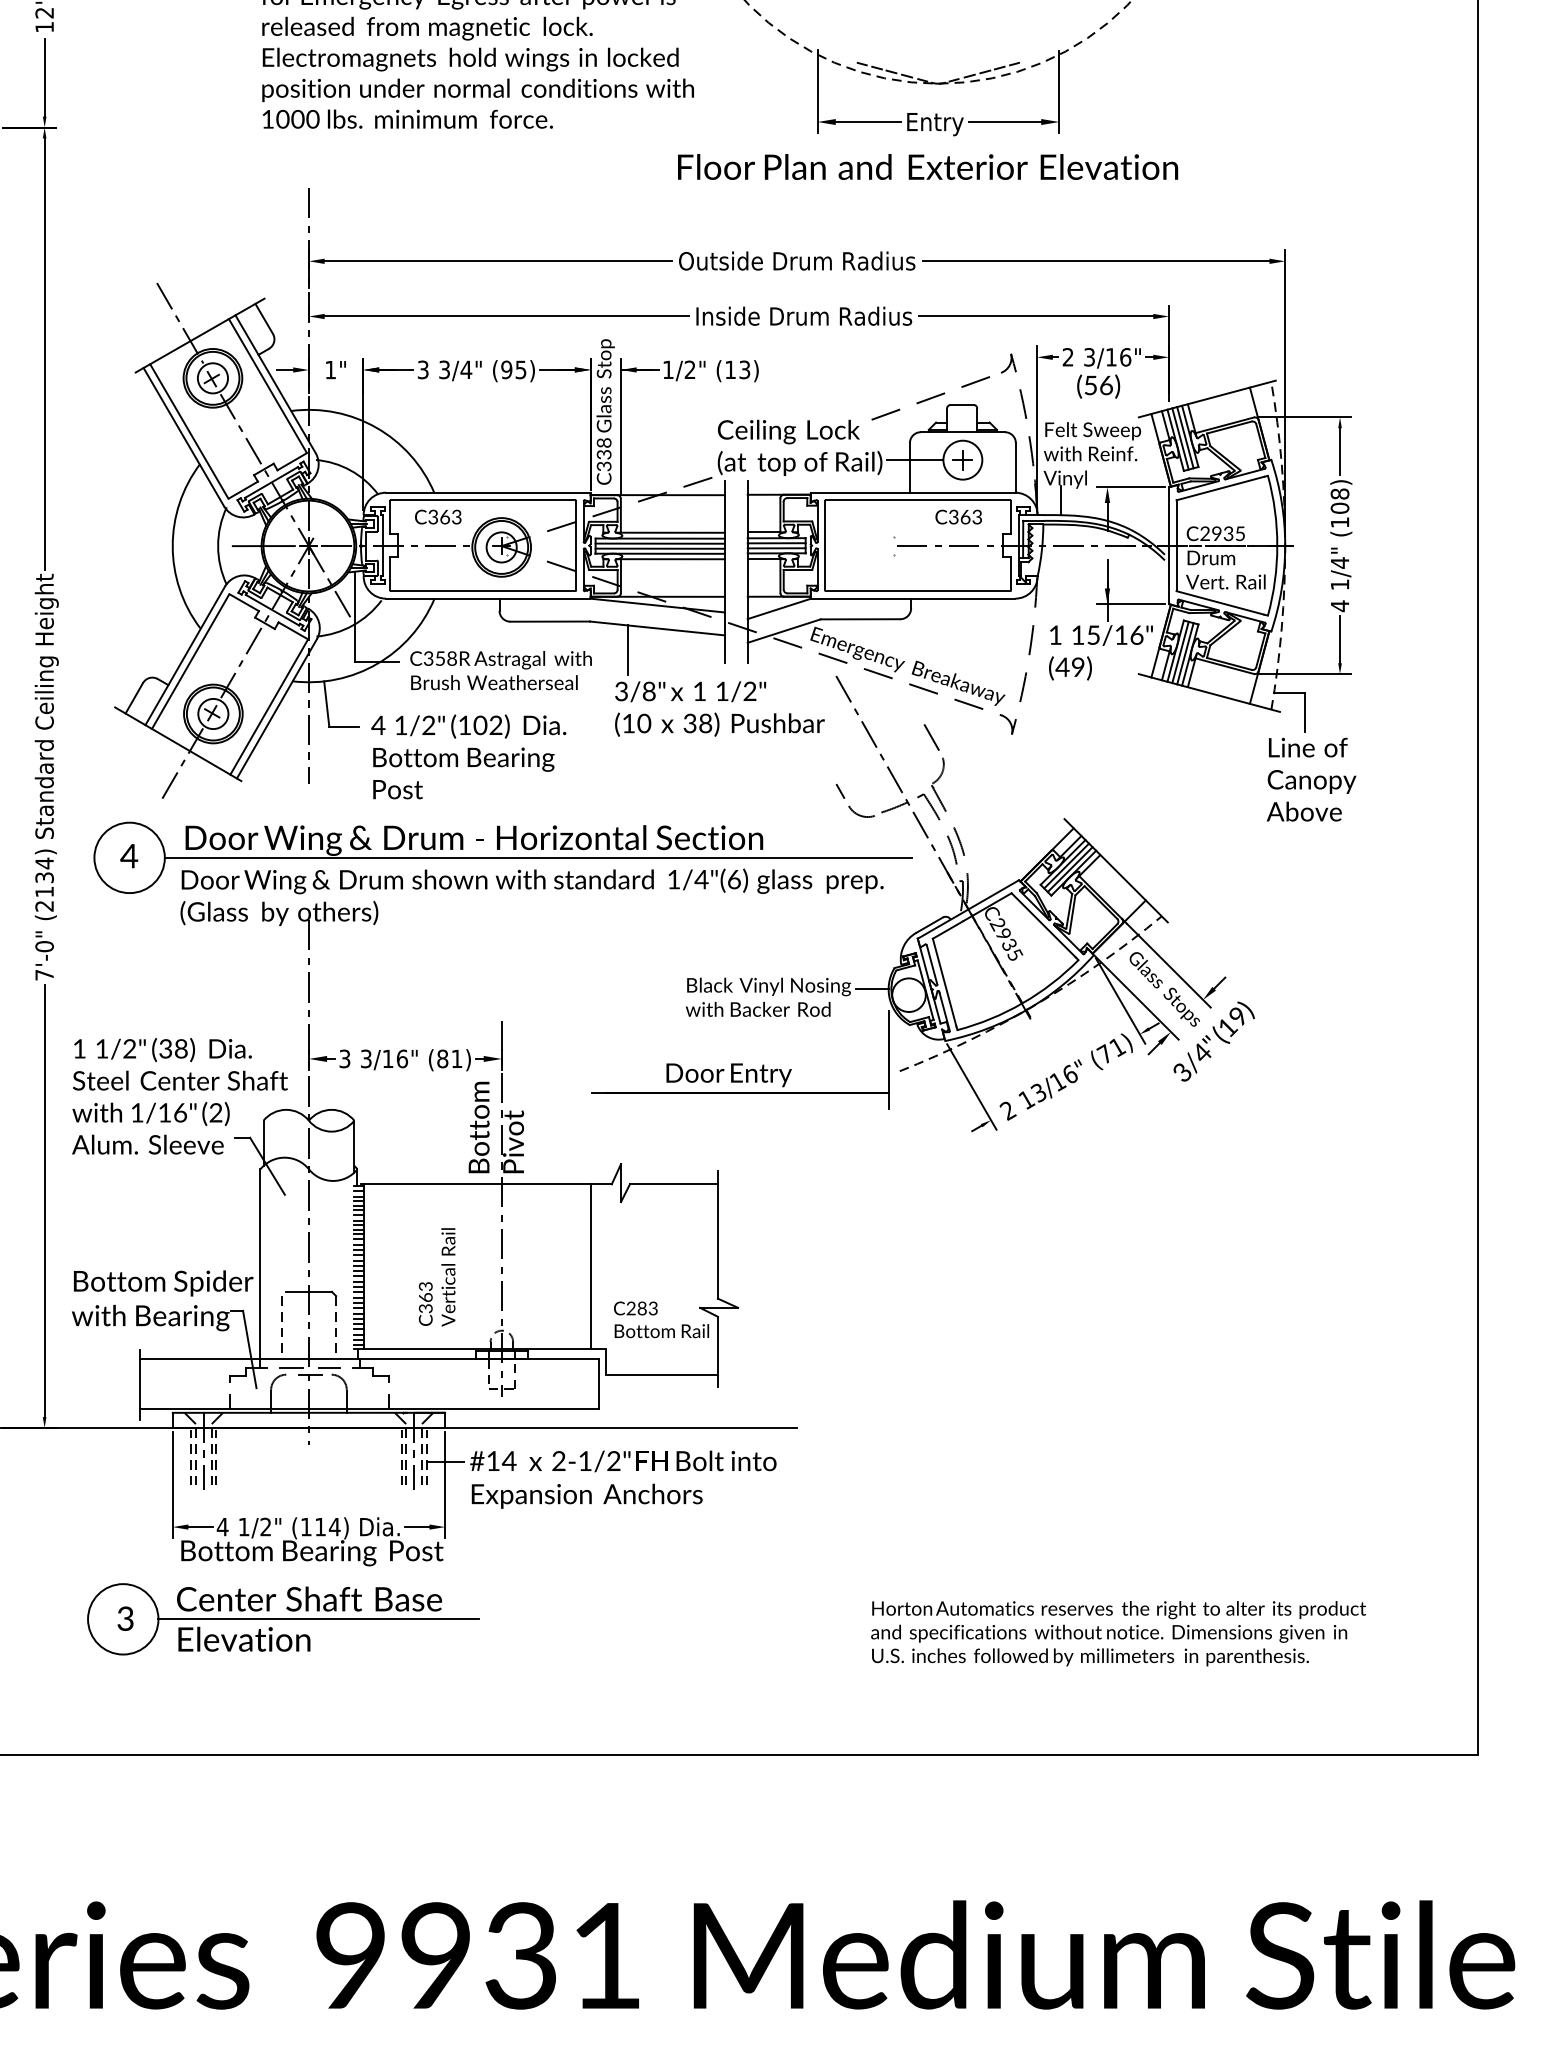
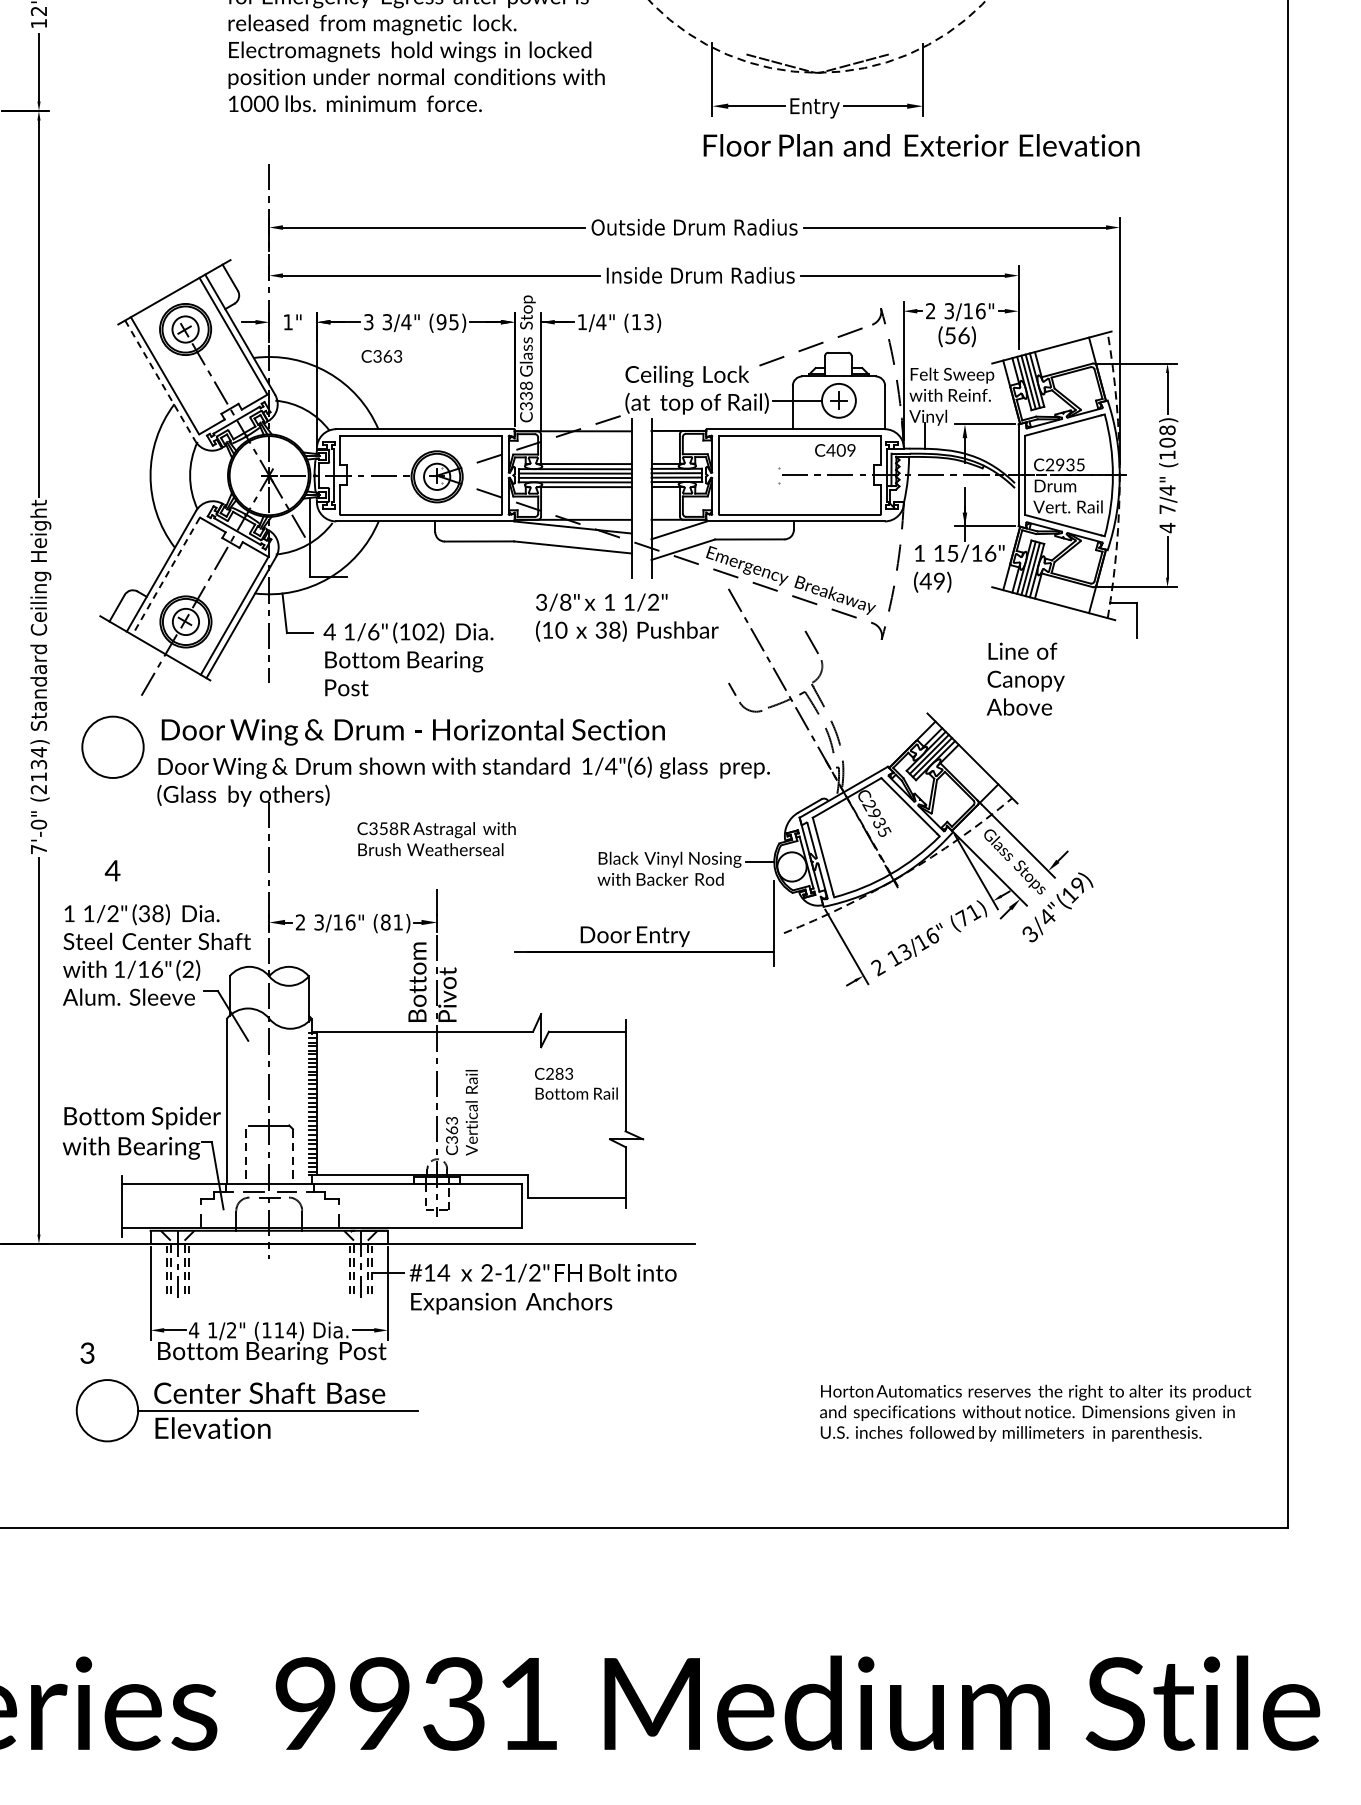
text: (927, 167) -> (921, 145), moved
line: (179, 323) -> (156, 281), removed
text: (690, 370) -> (601, 322), 1/2" -> 1/4"
line: (184, 436) -> (160, 380), solid -> dashed
text: (437, 517) -> (381, 356), moved
text: (964, 517) -> (840, 450), C363 -> C409
line: (263, 545) -> (229, 475), removed
text: (1339, 583) -> (1167, 508), 1/4" -> 7/4"
line: (628, 649) -> (547, 565), removed
line: (189, 661) -> (165, 576), solid -> dashed
text: (500, 670) -> (436, 839), moved
text: (428, 724) -> (373, 631), 1/2" -> 1/6"
text: (1311, 778) -> (1025, 678), moved
text: (129, 855) -> (112, 870), moved
line: (537, 858) -> (468, 747), removed
text: (344, 1058) -> (300, 922), 3 -> 2
line: (590, 1265) -> (514, 1102), removed
text: (436, 1277) -> (461, 1112), moved
text: (661, 1319) -> (576, 1083), moved
text: (125, 1617) -> (87, 1352), moved
text: (1118, 1632) -> (1035, 1412), moved

